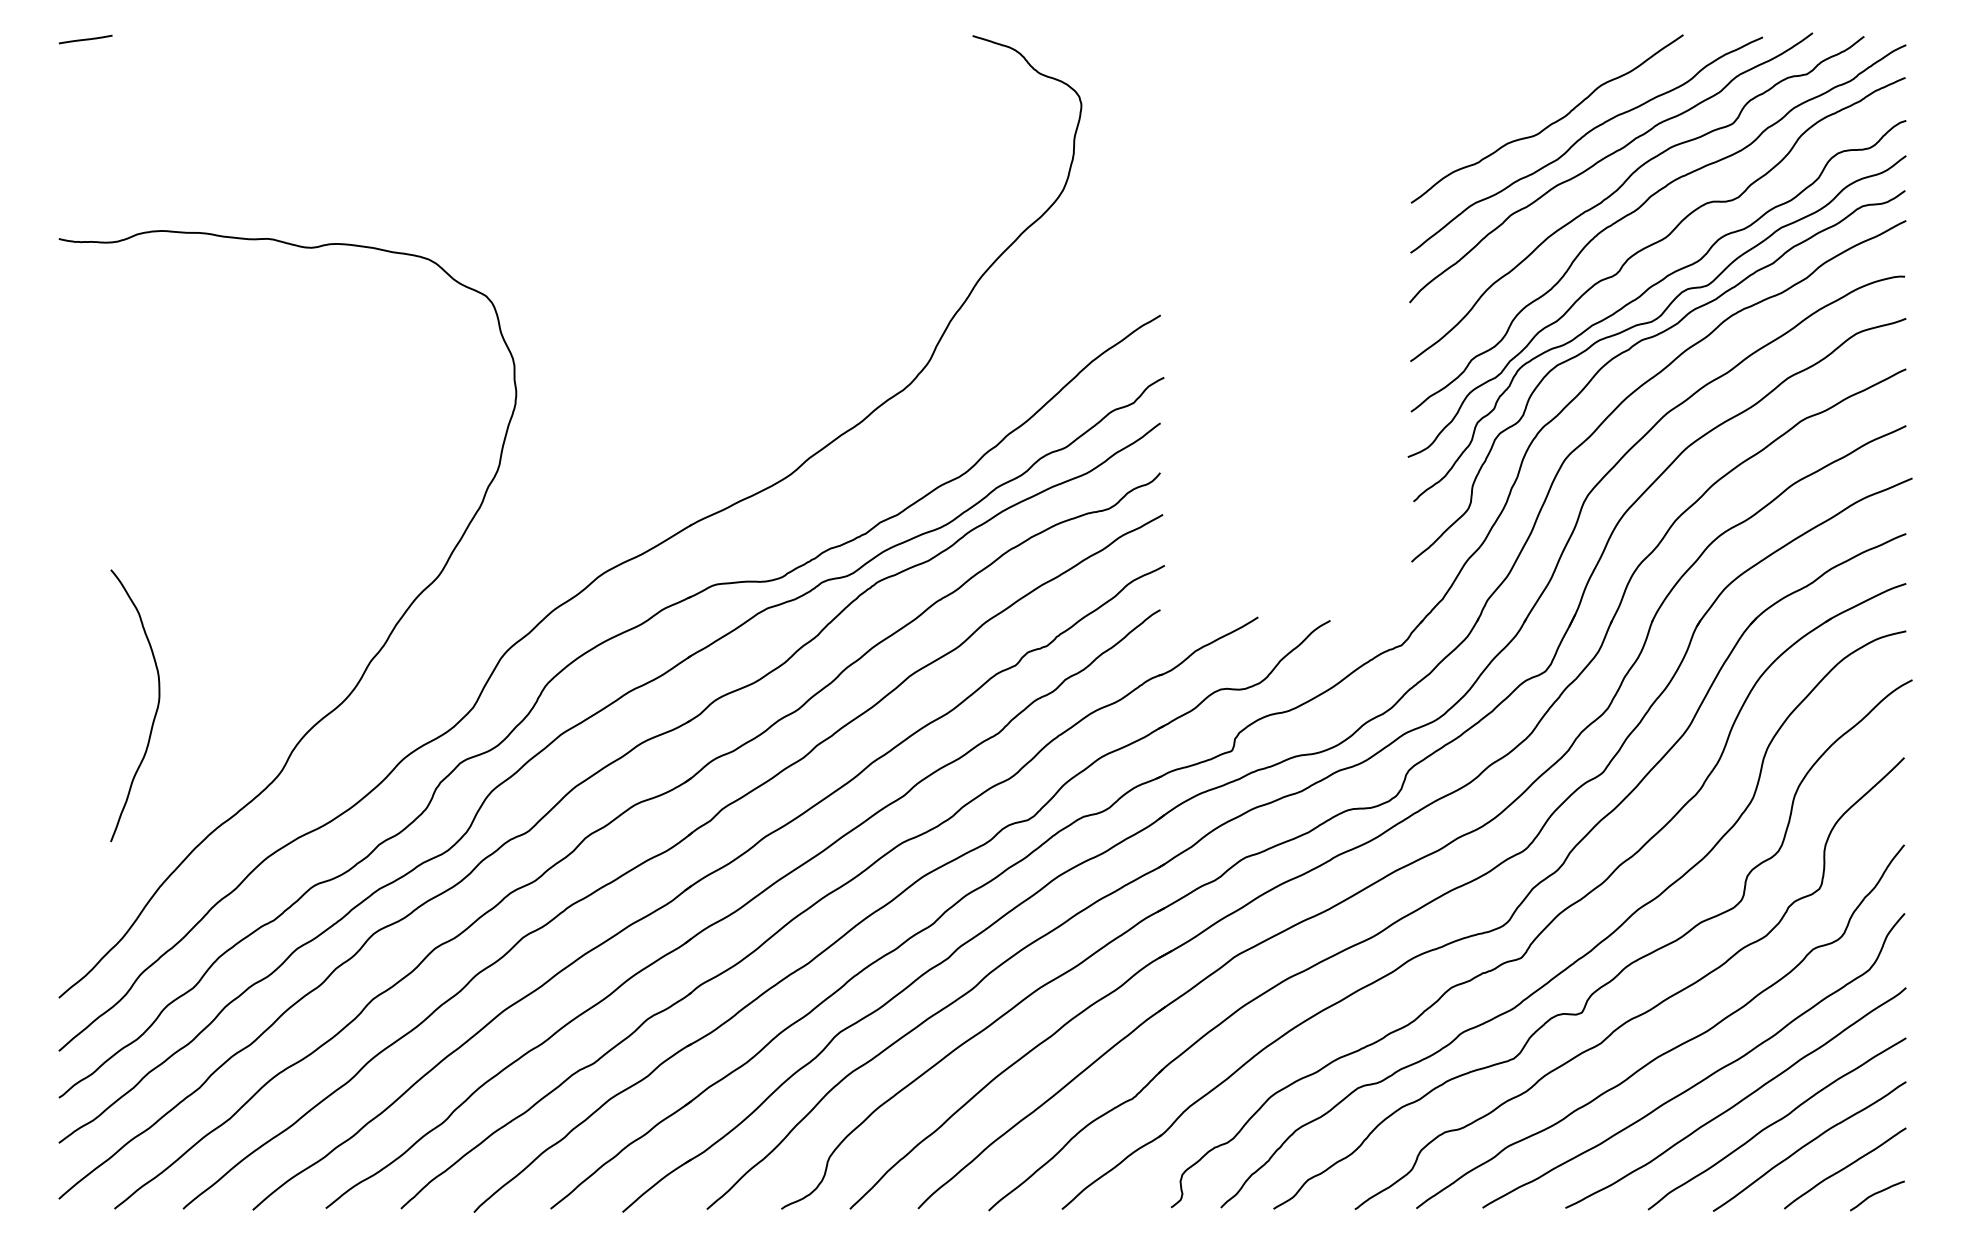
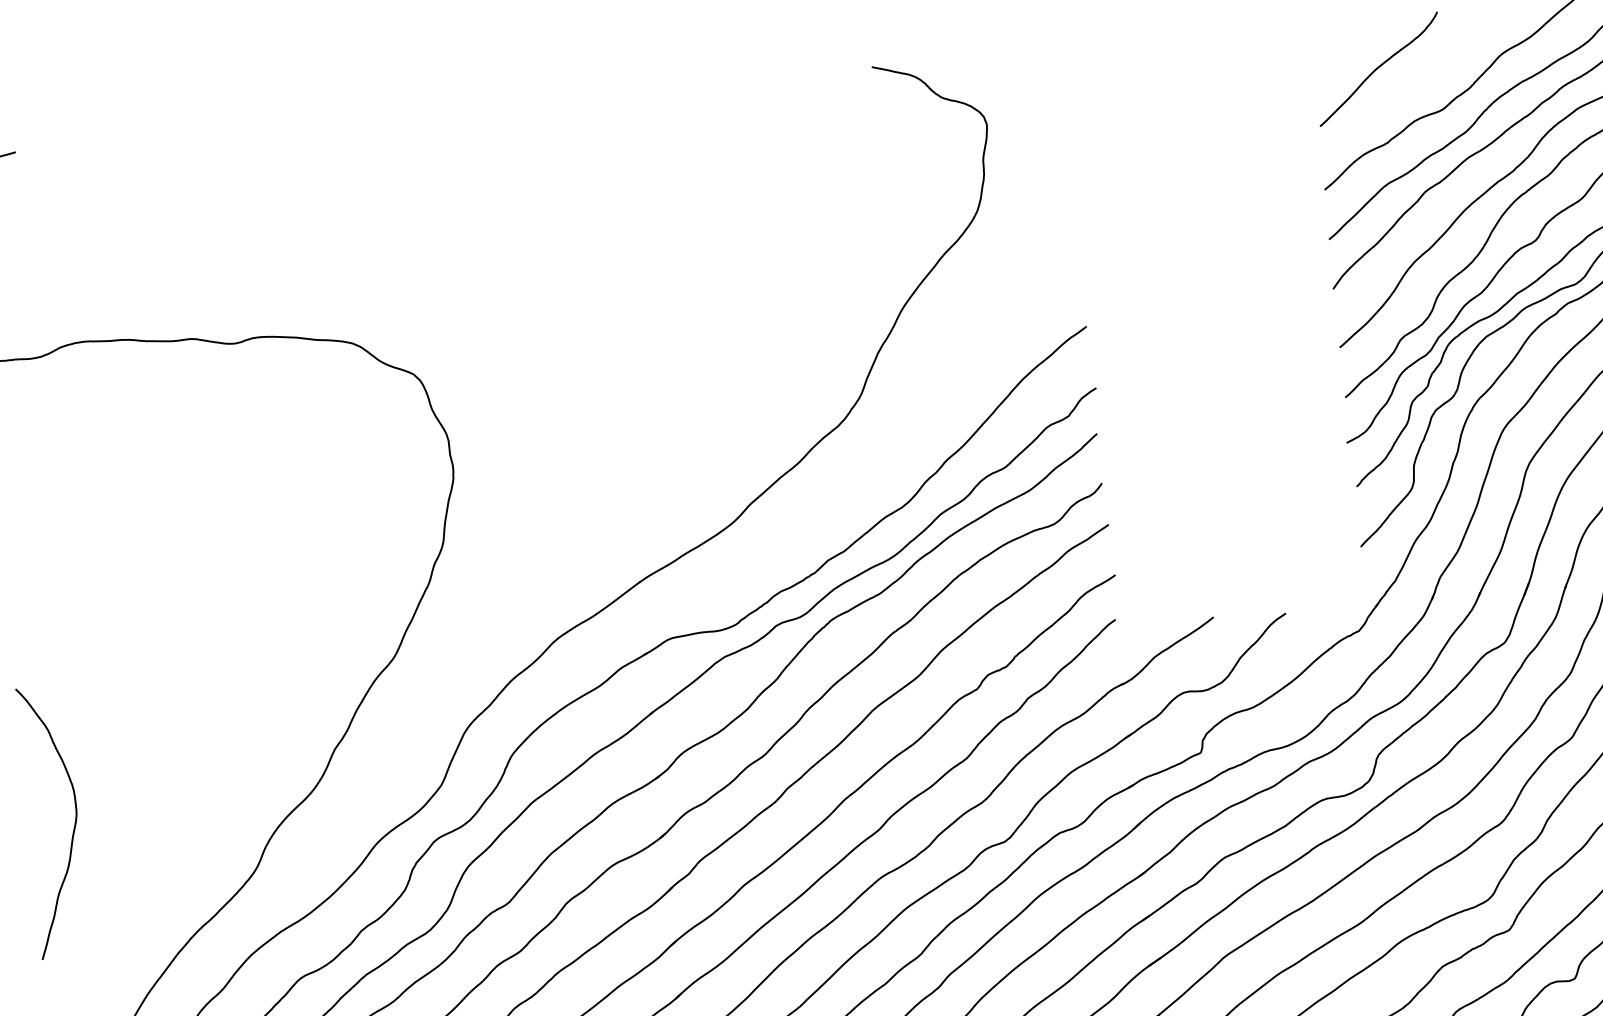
curve: (1476, 87) -> (1378, 68), added
curve: (155, 711) -> (74, 825), moved

